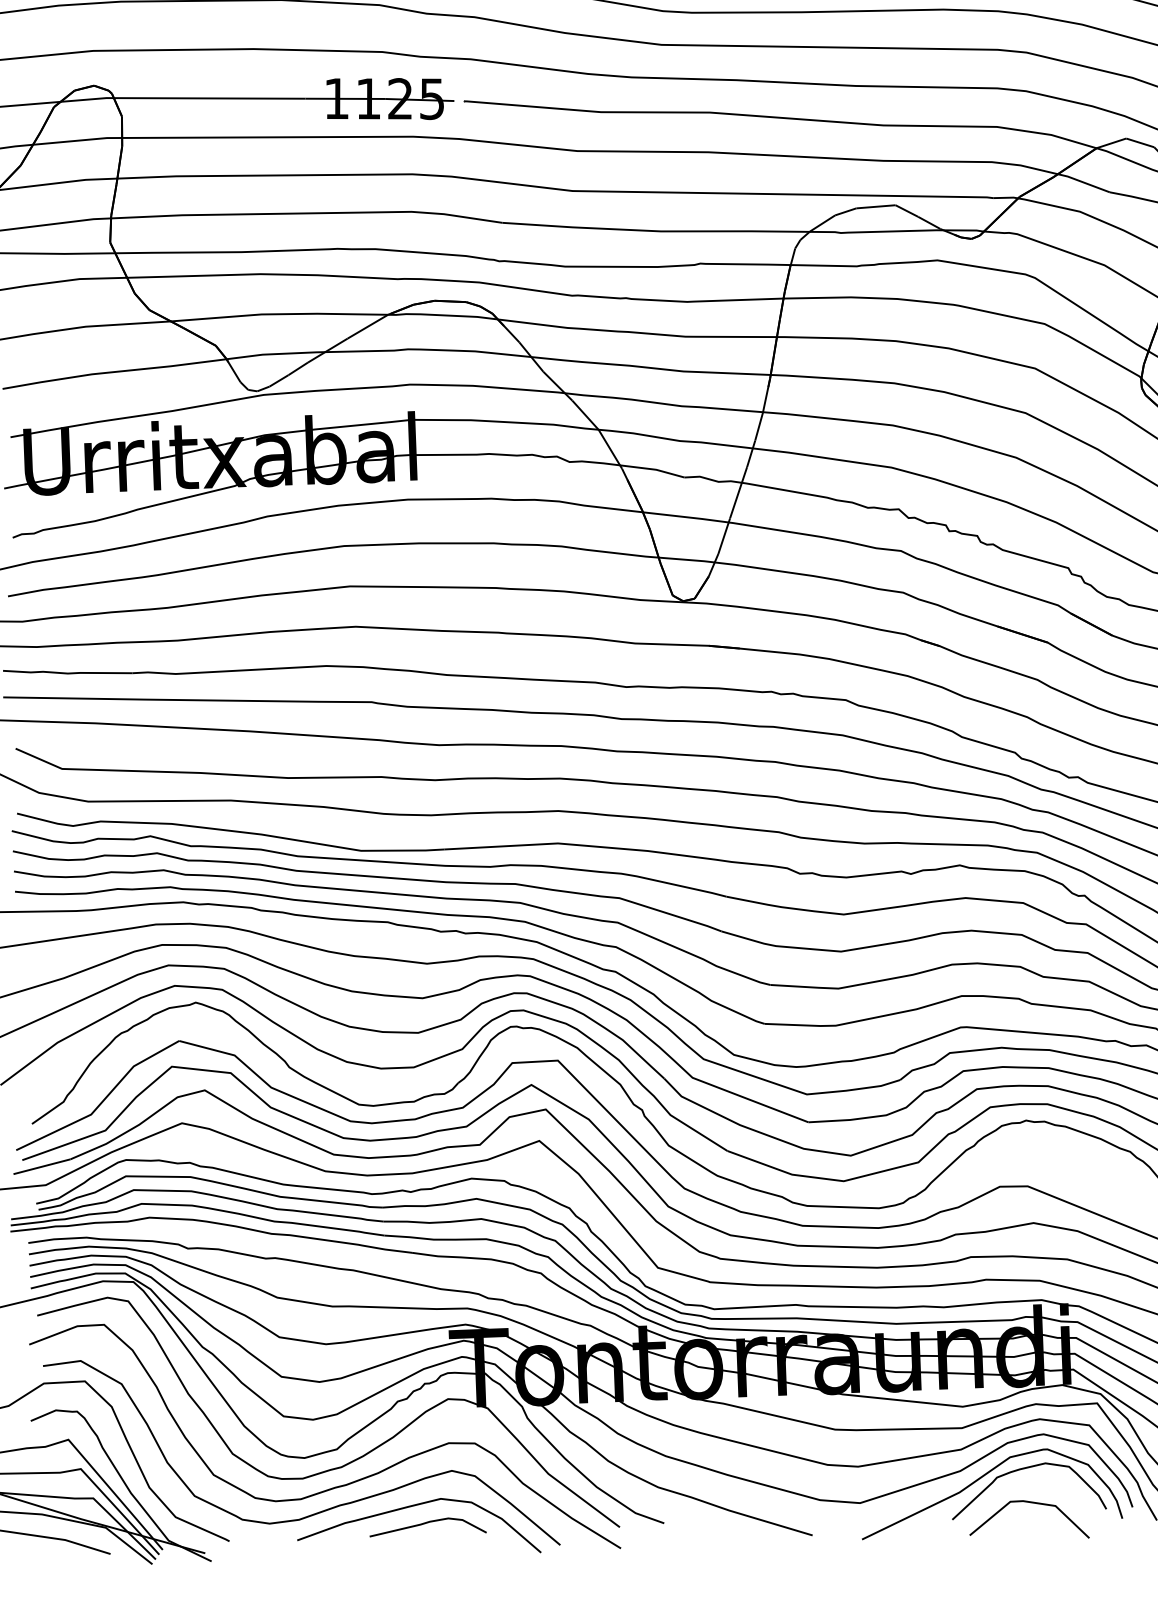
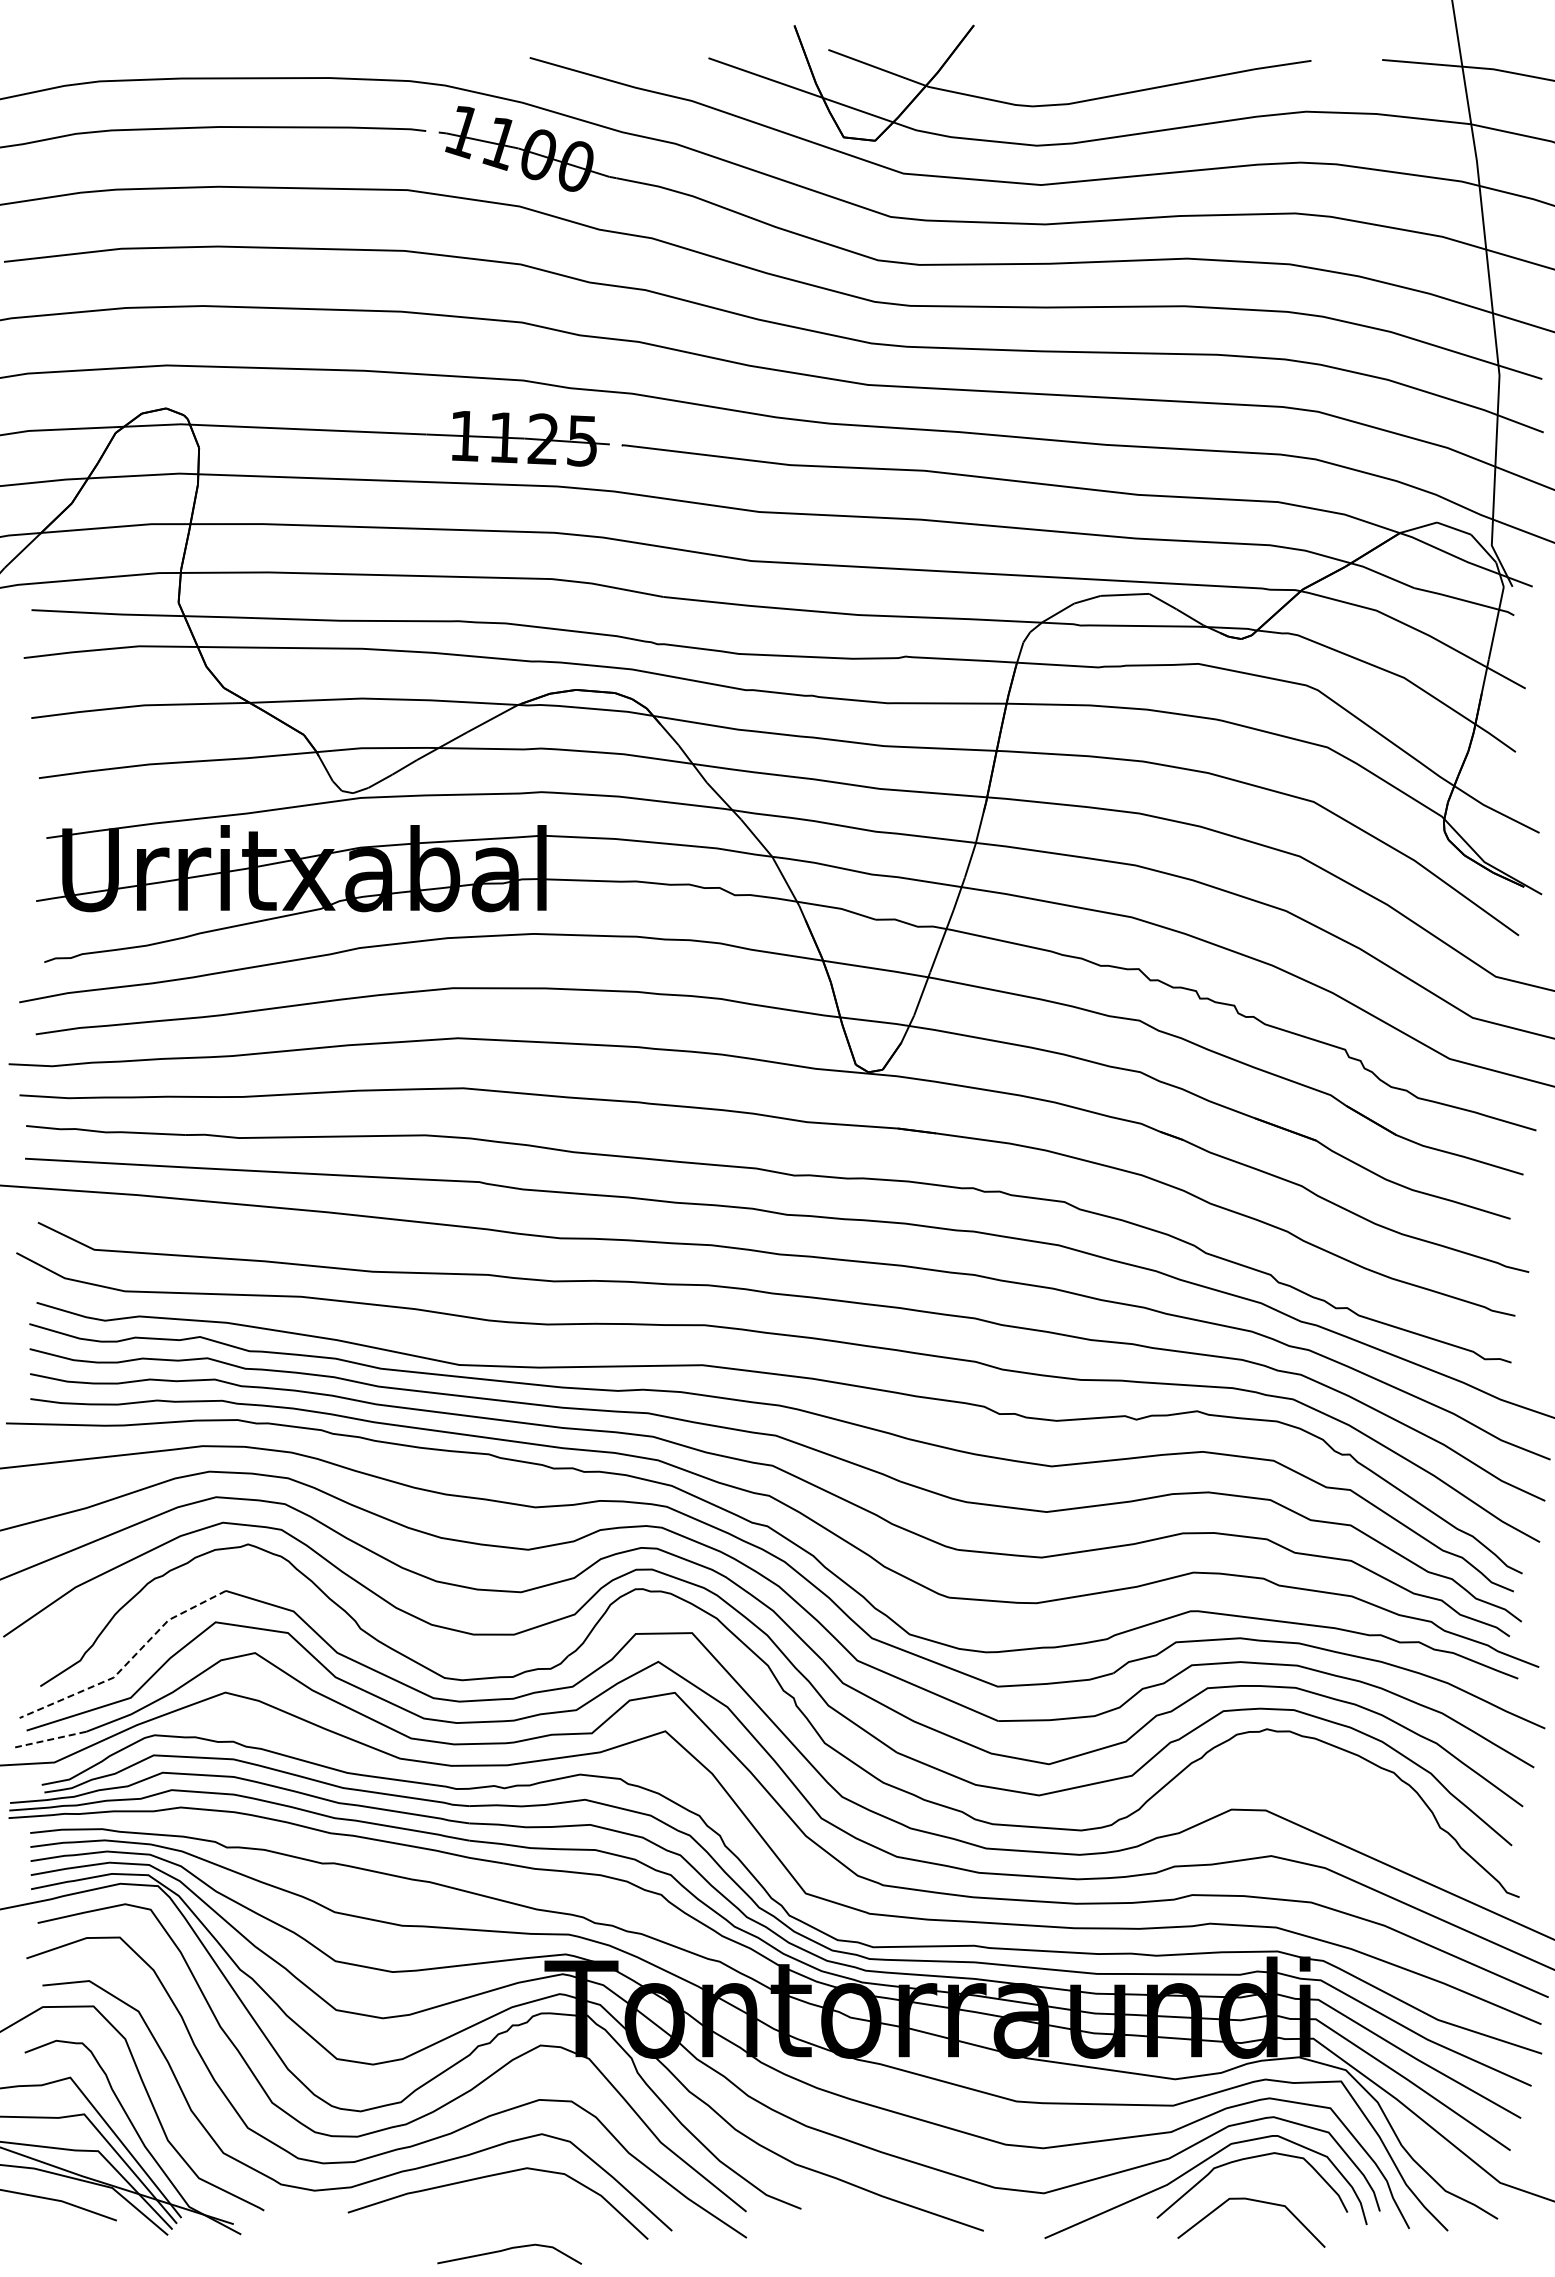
line: (102, 1101) -> (128, 1662), solid -> dashed
line: (41, 1166) -> (50, 1739), solid -> dashed
curve: (426, 1523) -> (507, 2250), moved

